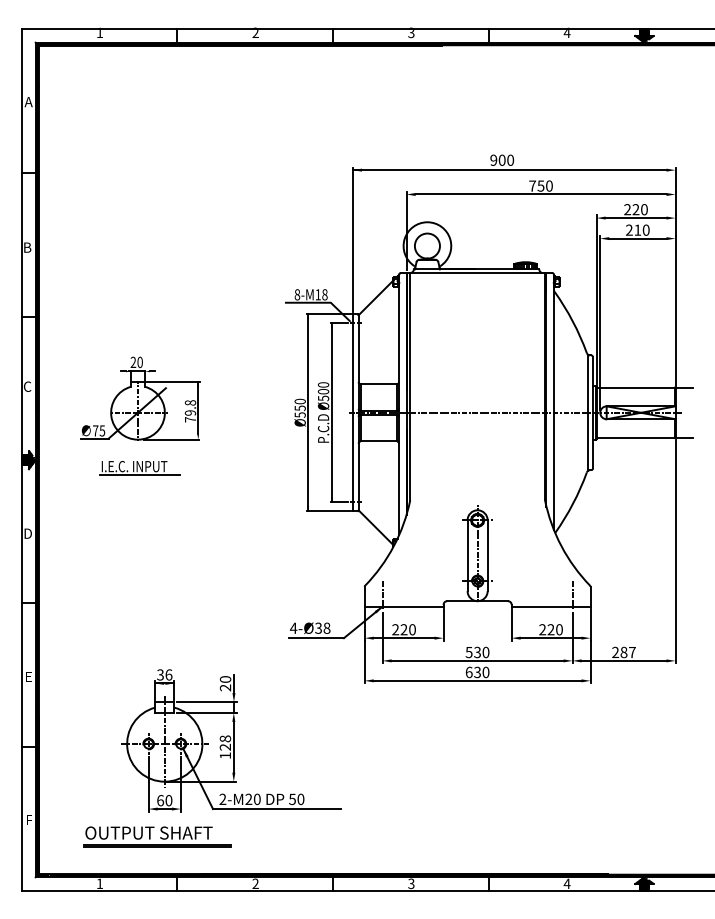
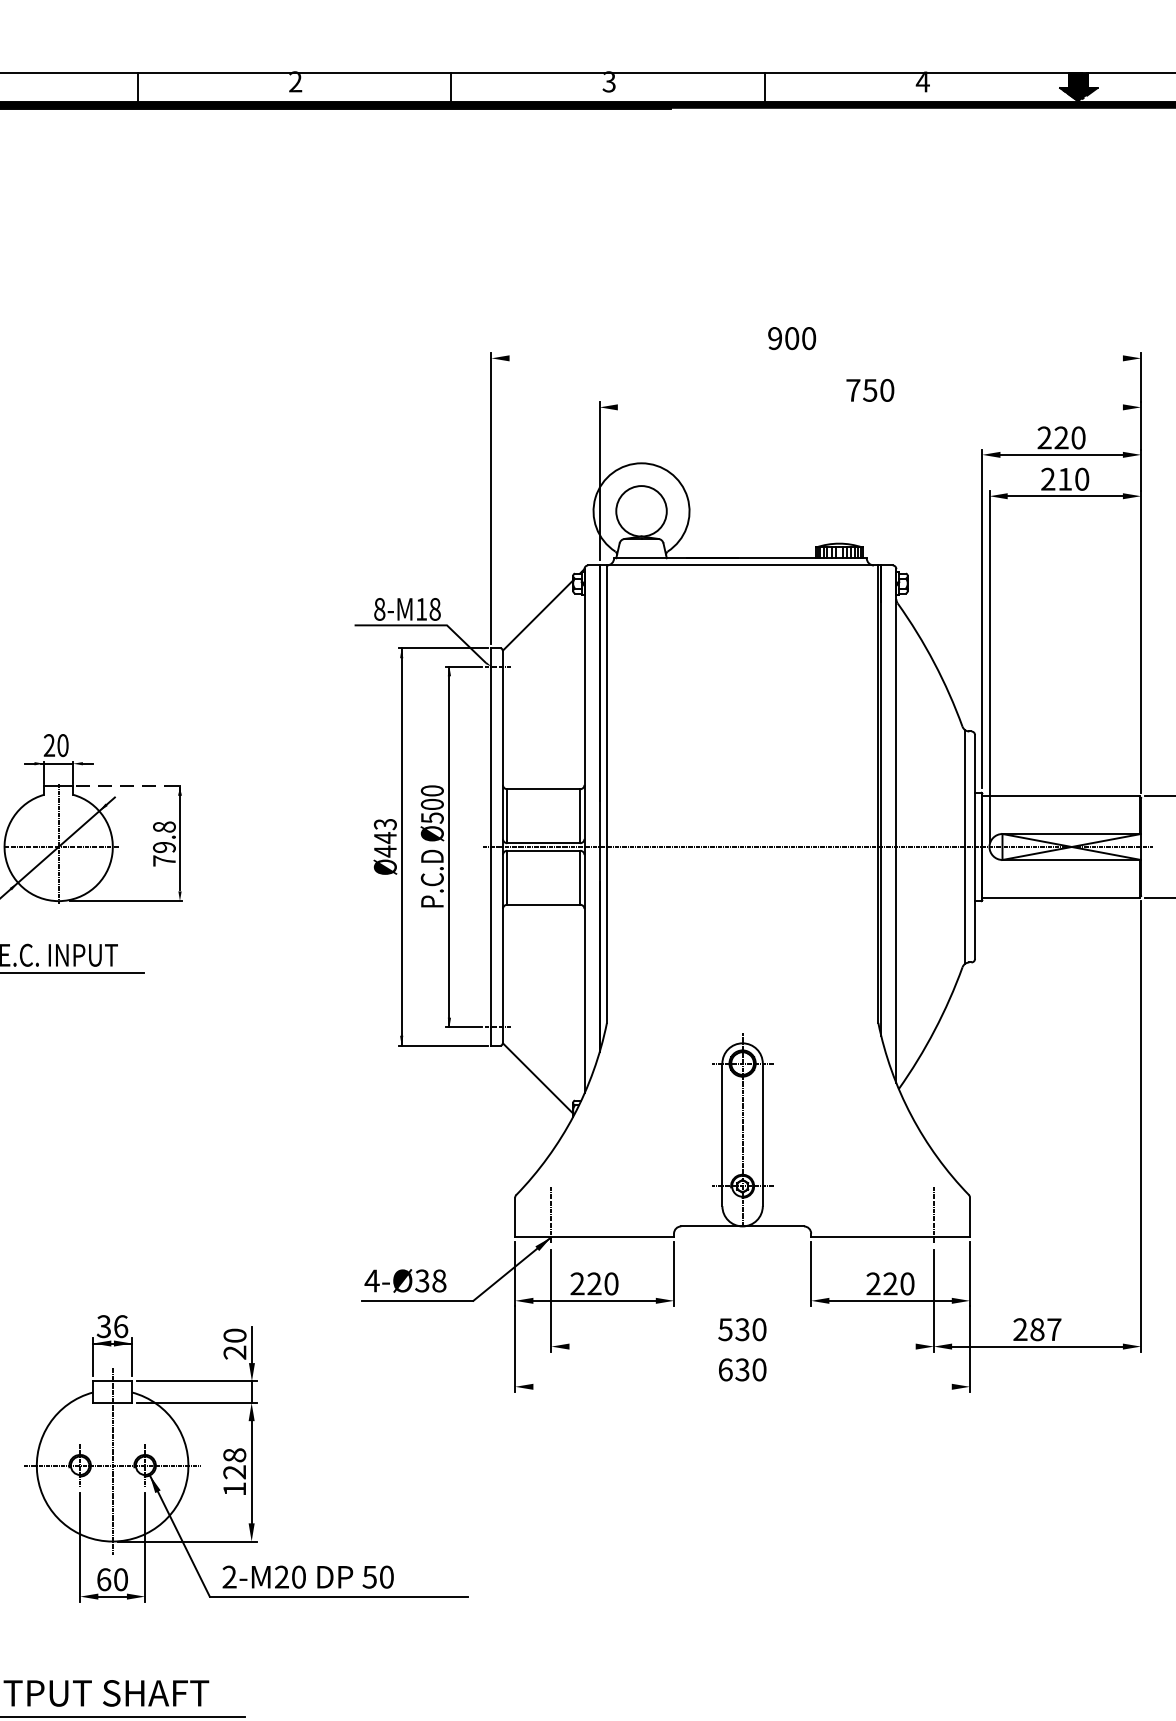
line: (509, 170) -> (806, 359), removed
line: (540, 194) -> (869, 407), removed
line: (173, 382) -> (130, 785), solid -> dashed
text: (299, 408) -> (383, 838), Ø550 -> Ø443
line: (477, 660) -> (742, 1345), removed
line: (477, 680) -> (742, 1386), removed
part: (231, 740) -> (246, 1458), moved

